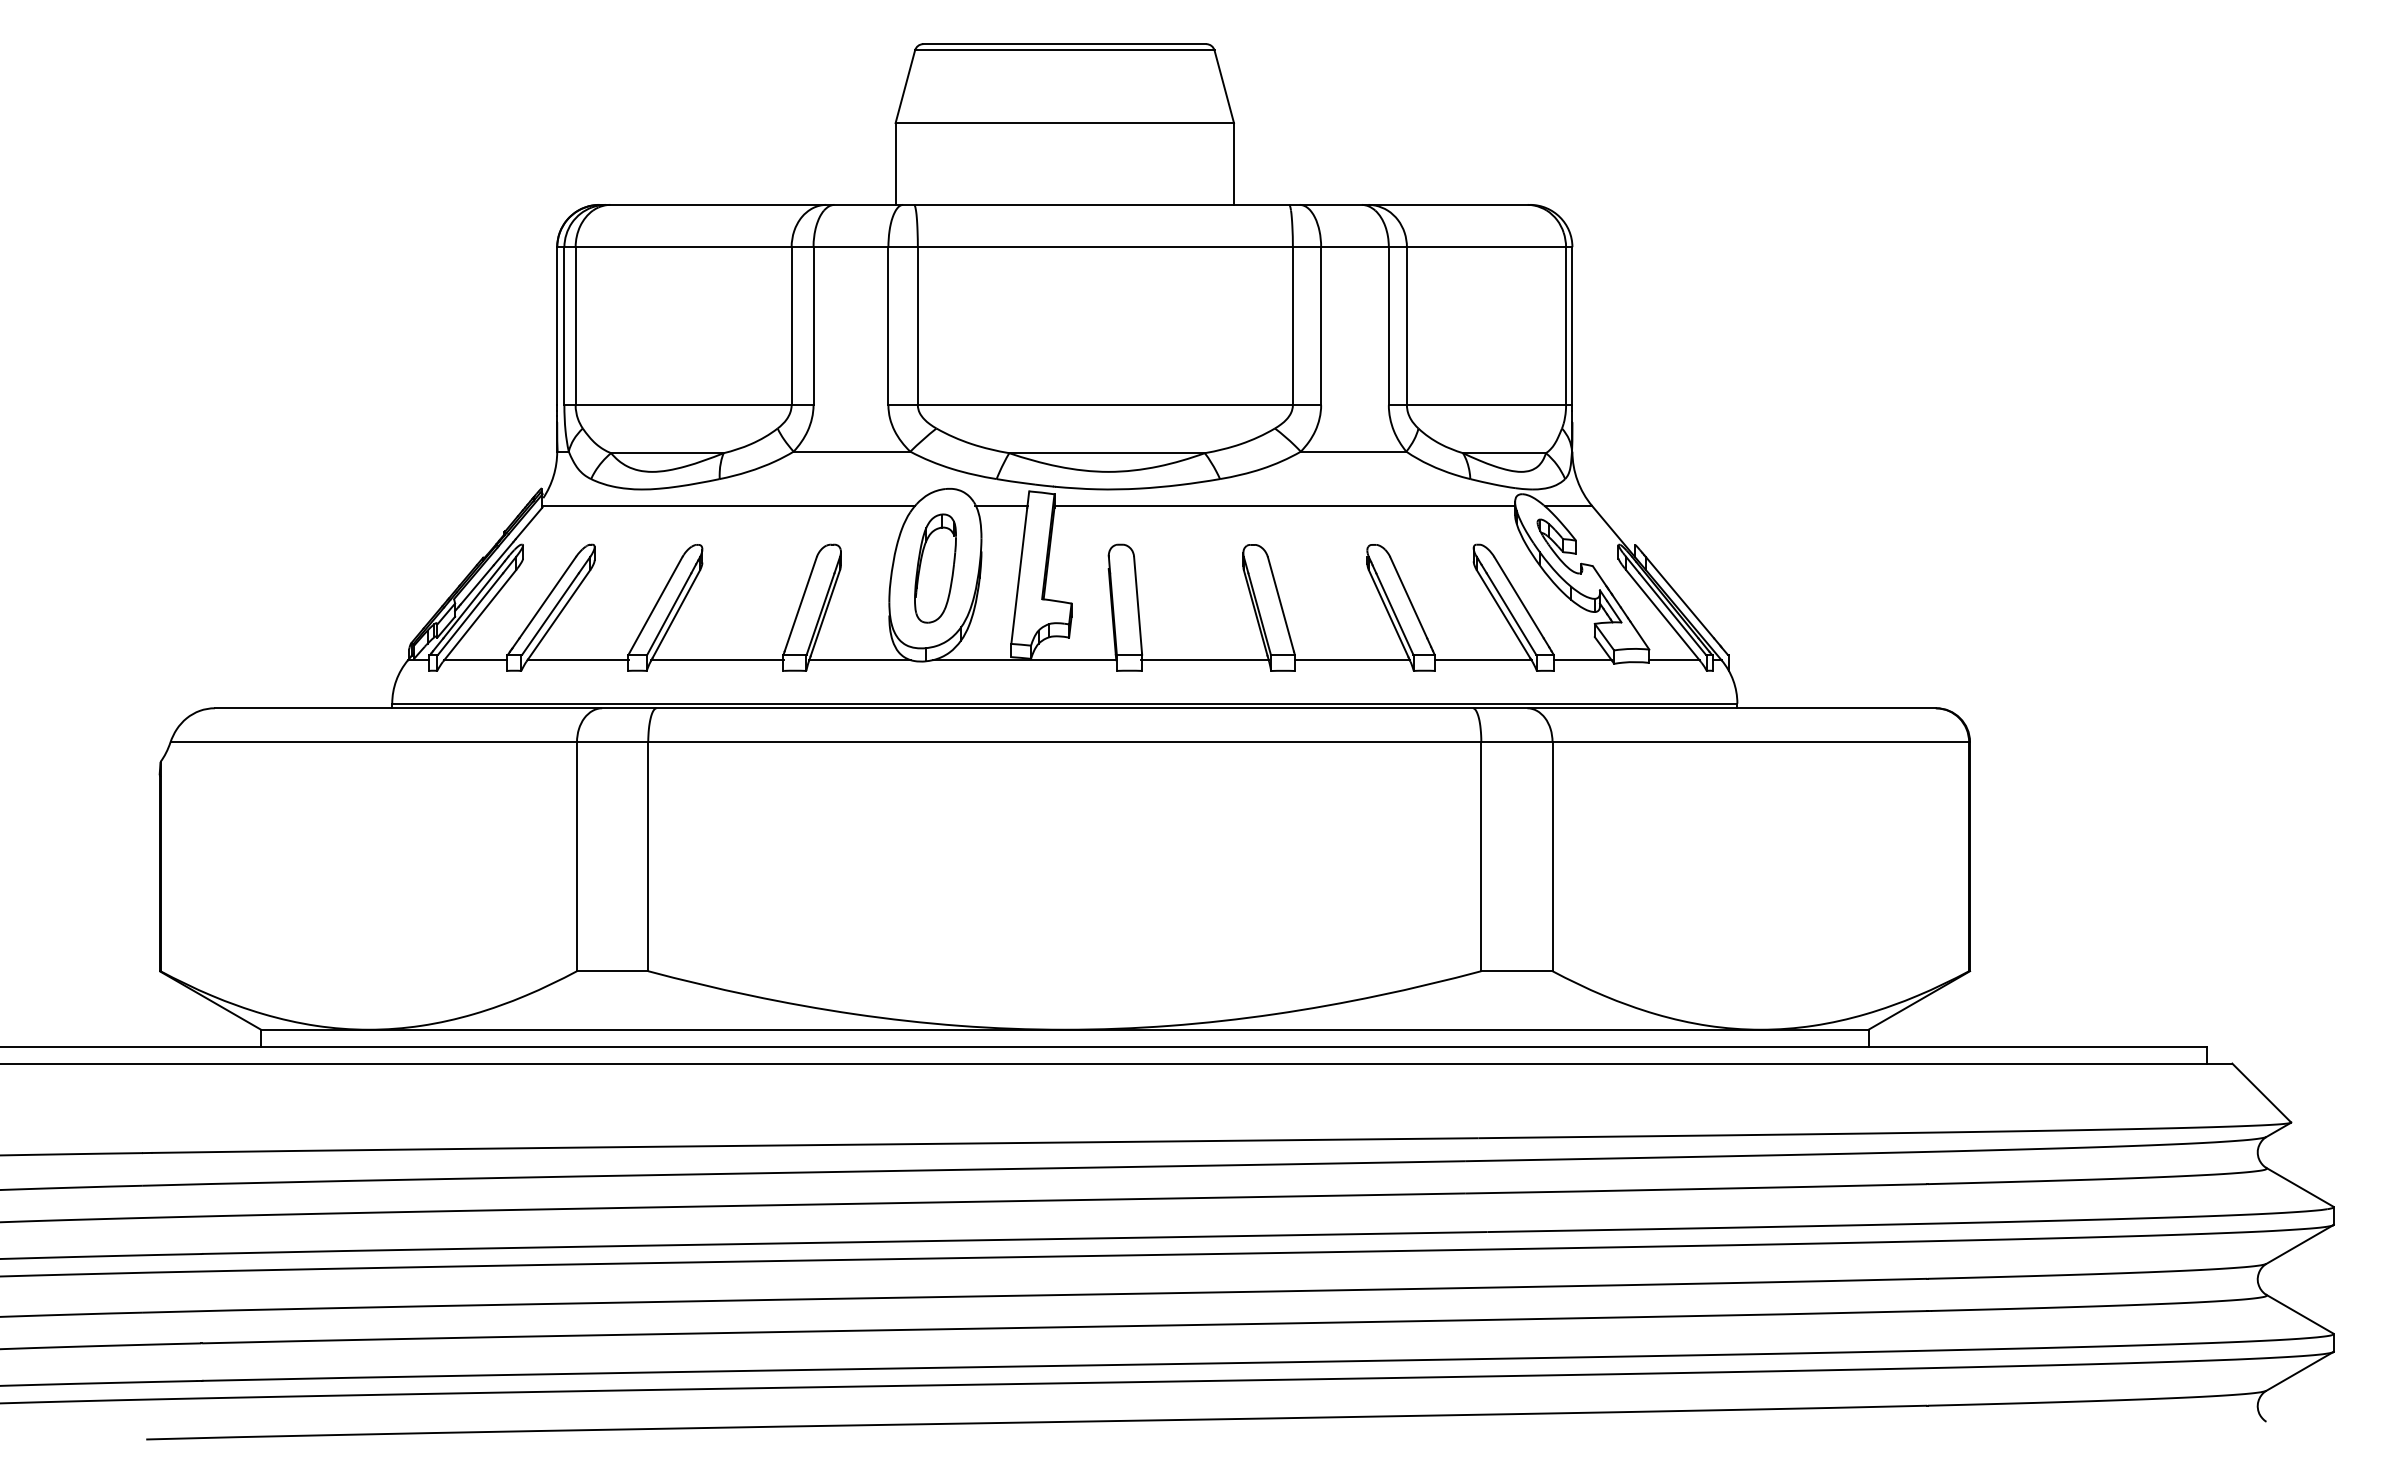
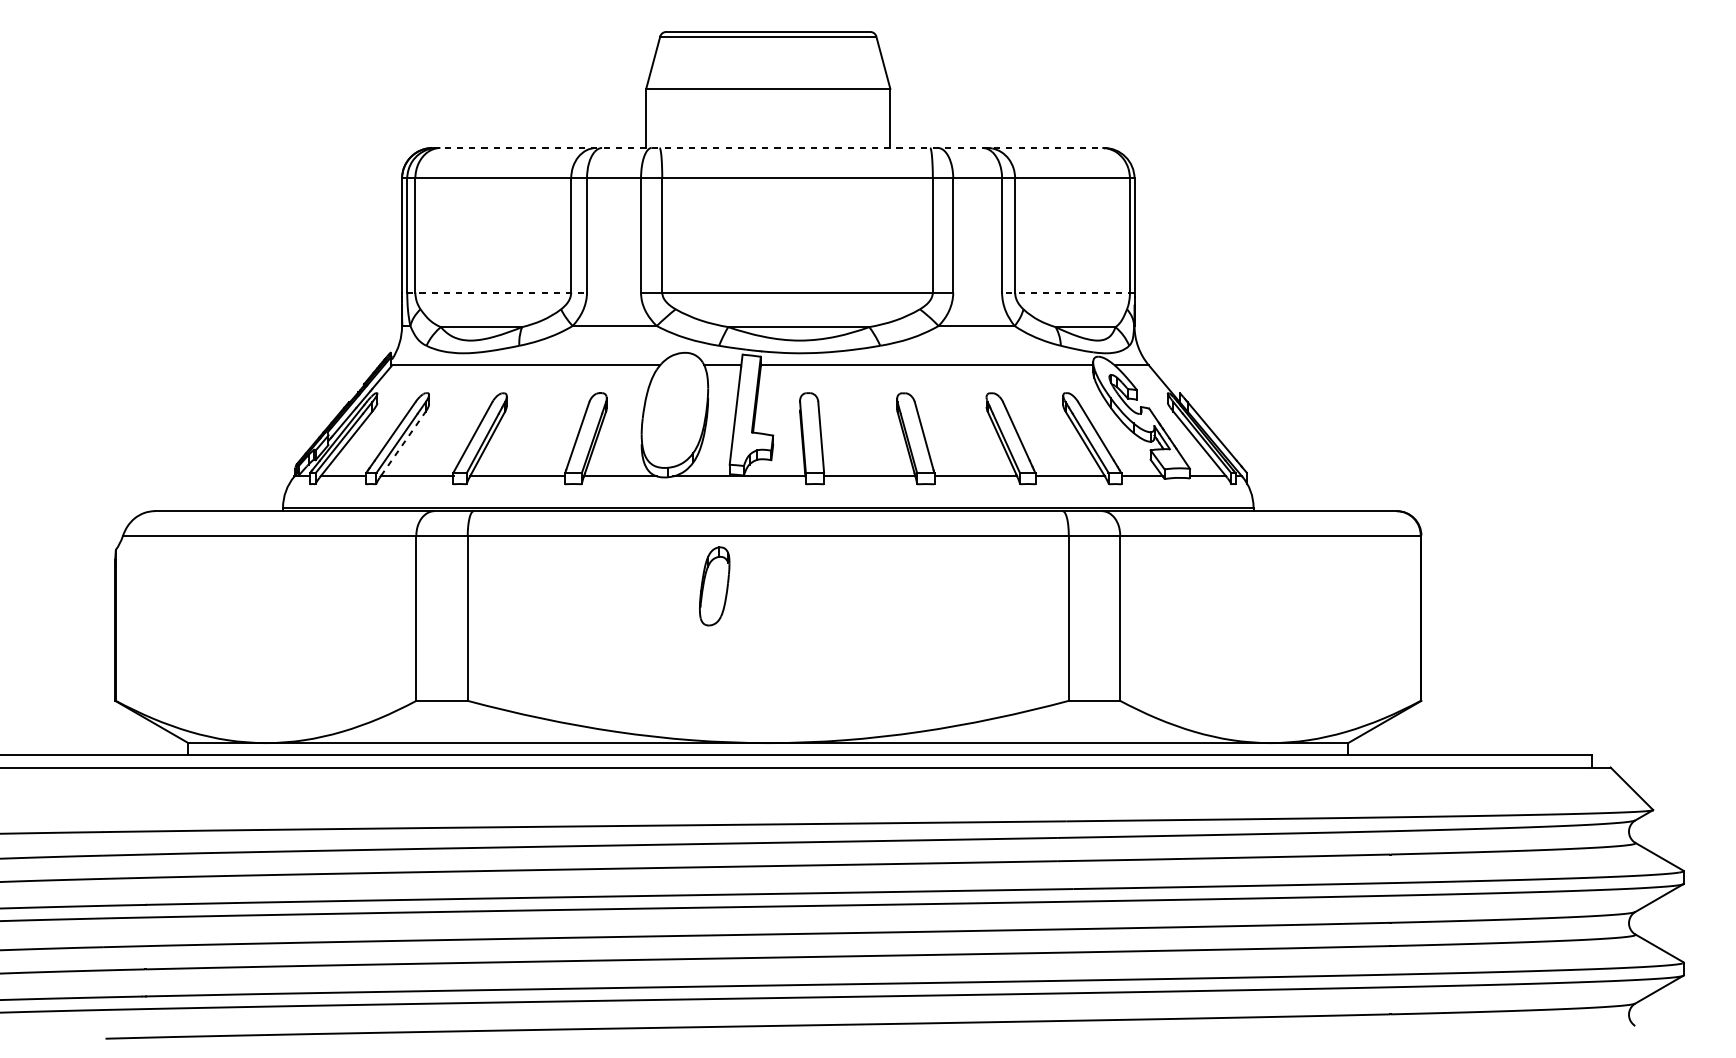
line: (1065, 204) -> (768, 147), solid -> dashed
line: (688, 405) -> (496, 292), solid -> dashed
line: (1480, 405) -> (1068, 292), solid -> dashed
part: (935, 568) -> (714, 586), moved
line: (559, 614) -> (403, 443), solid -> dashed

